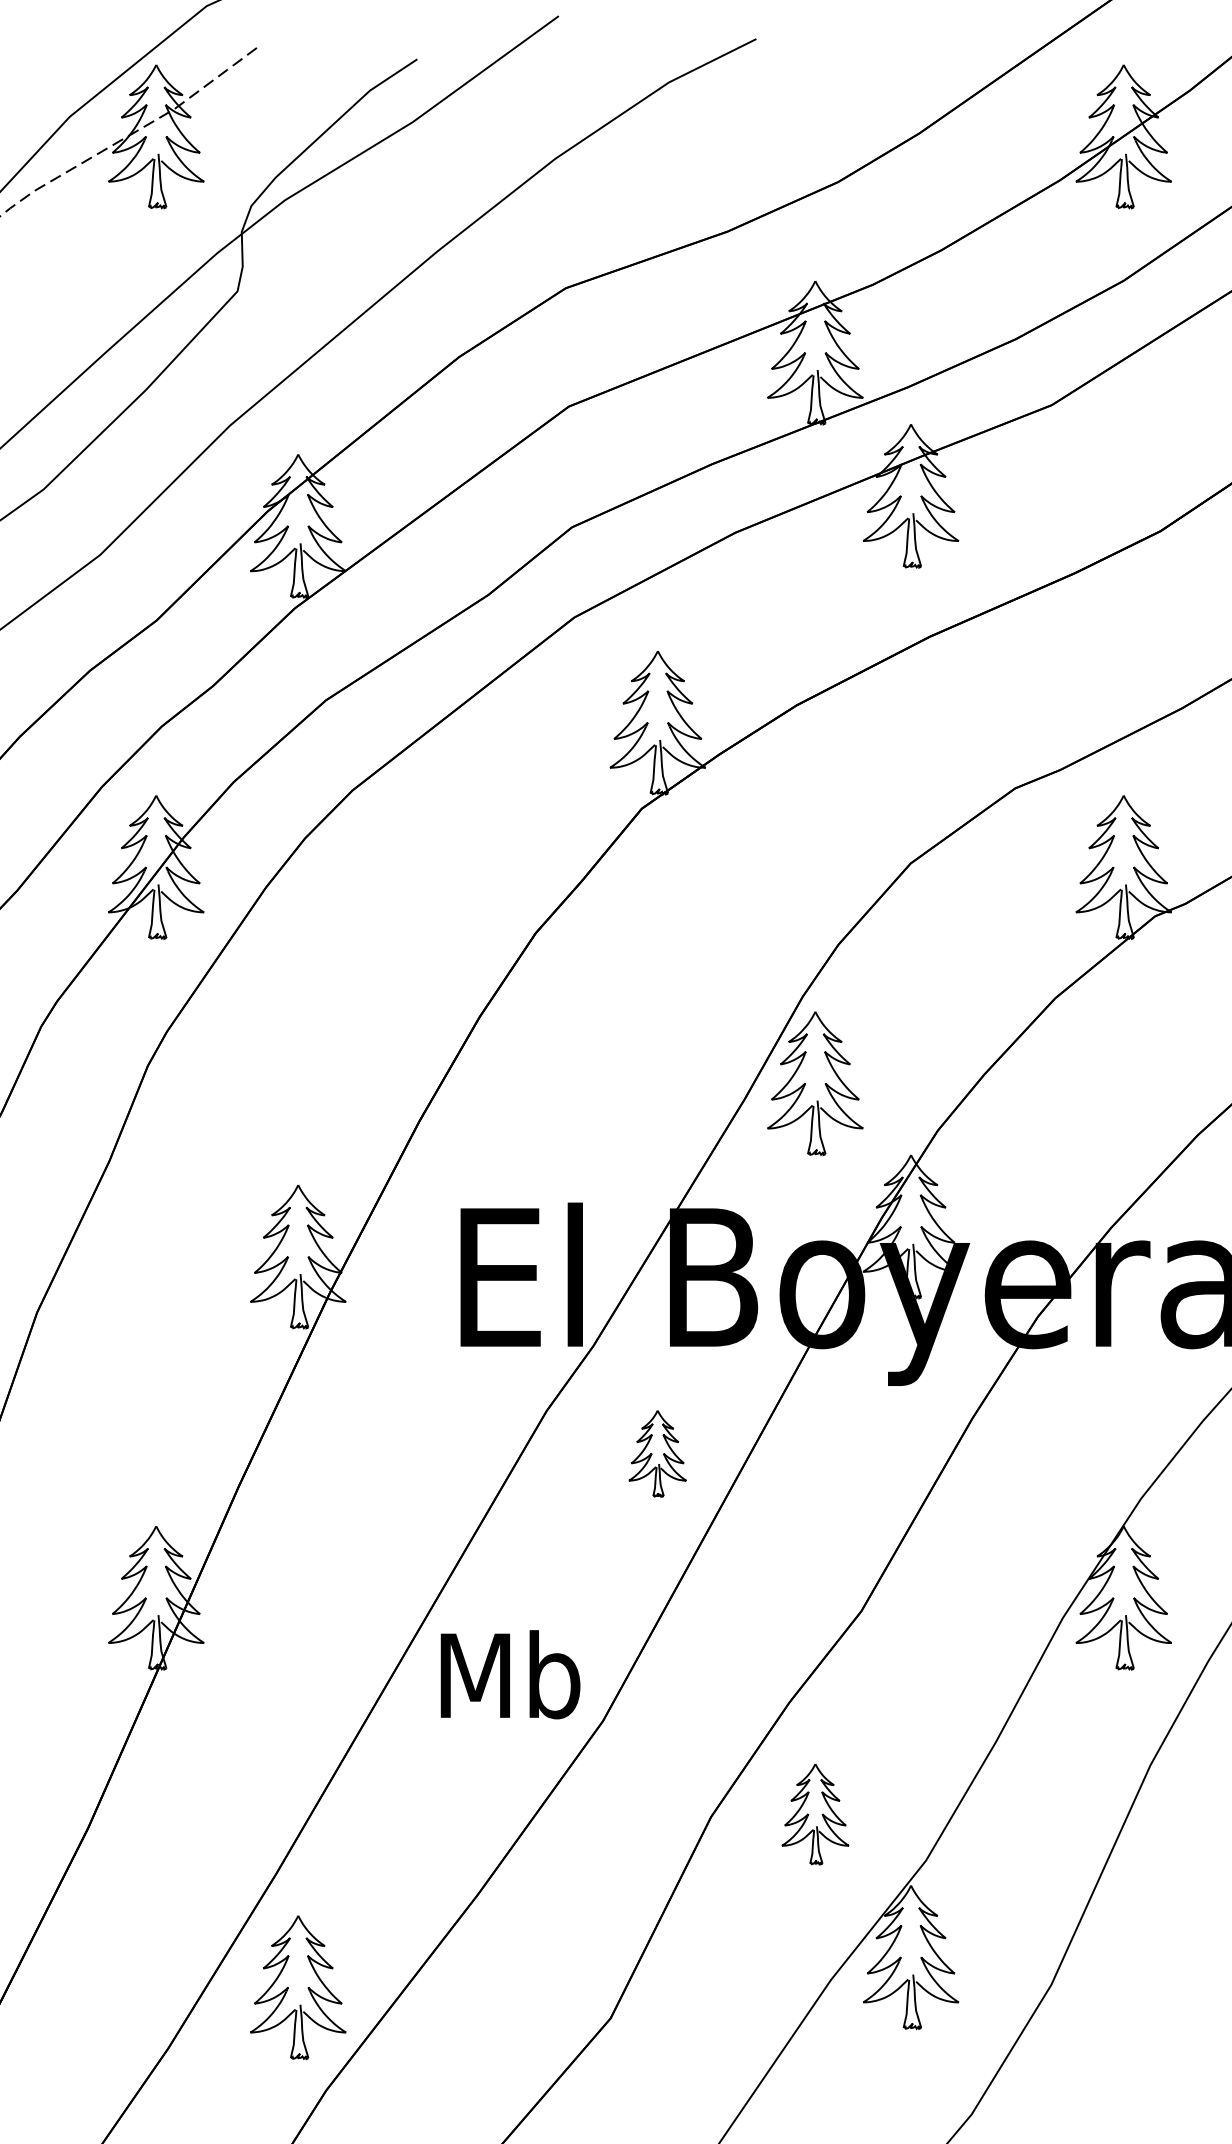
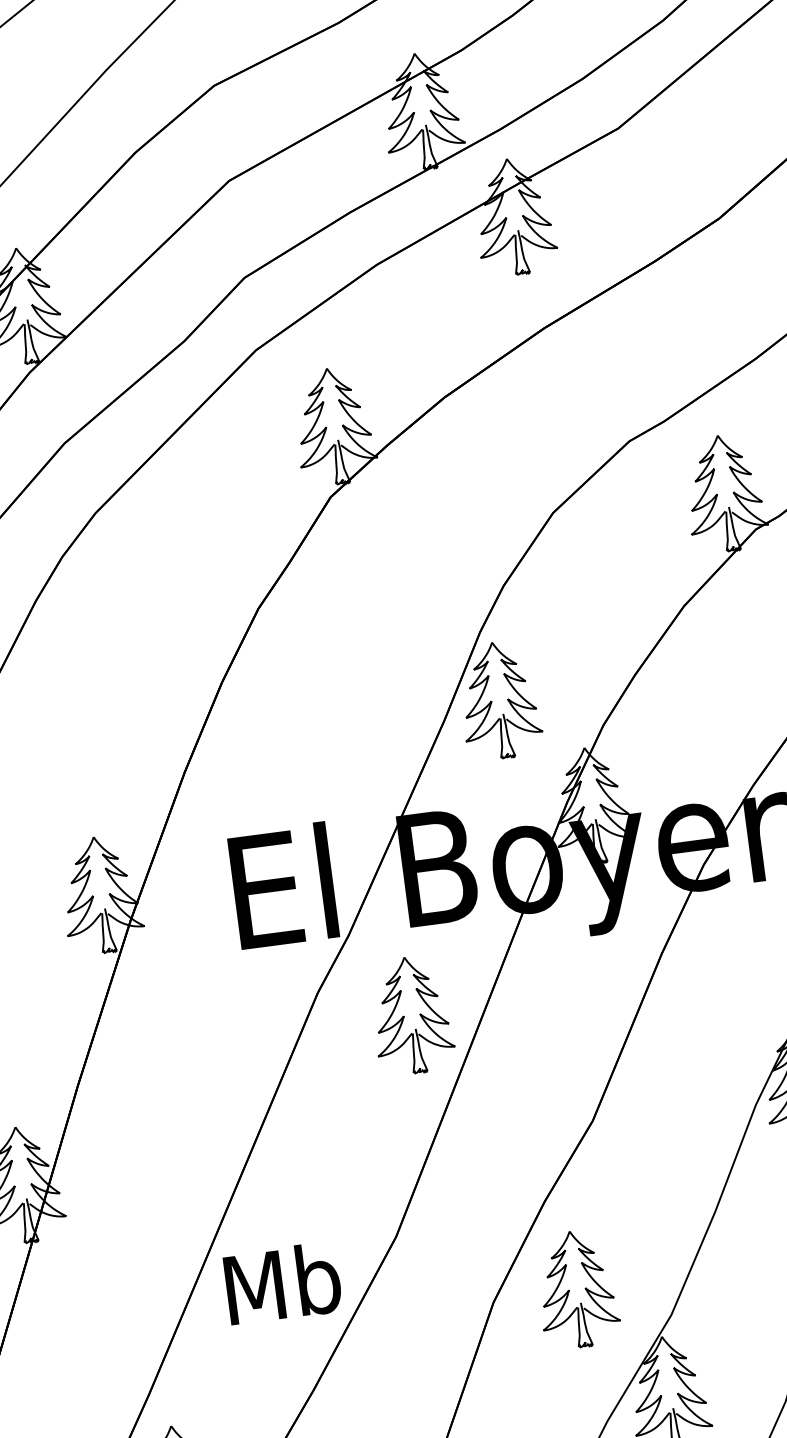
part: (657, 1453) -> (411, 1015), size x1.67
text: (510, 1674) -> (282, 1283), moved
part: (815, 1814) -> (577, 1289), size x1.43

